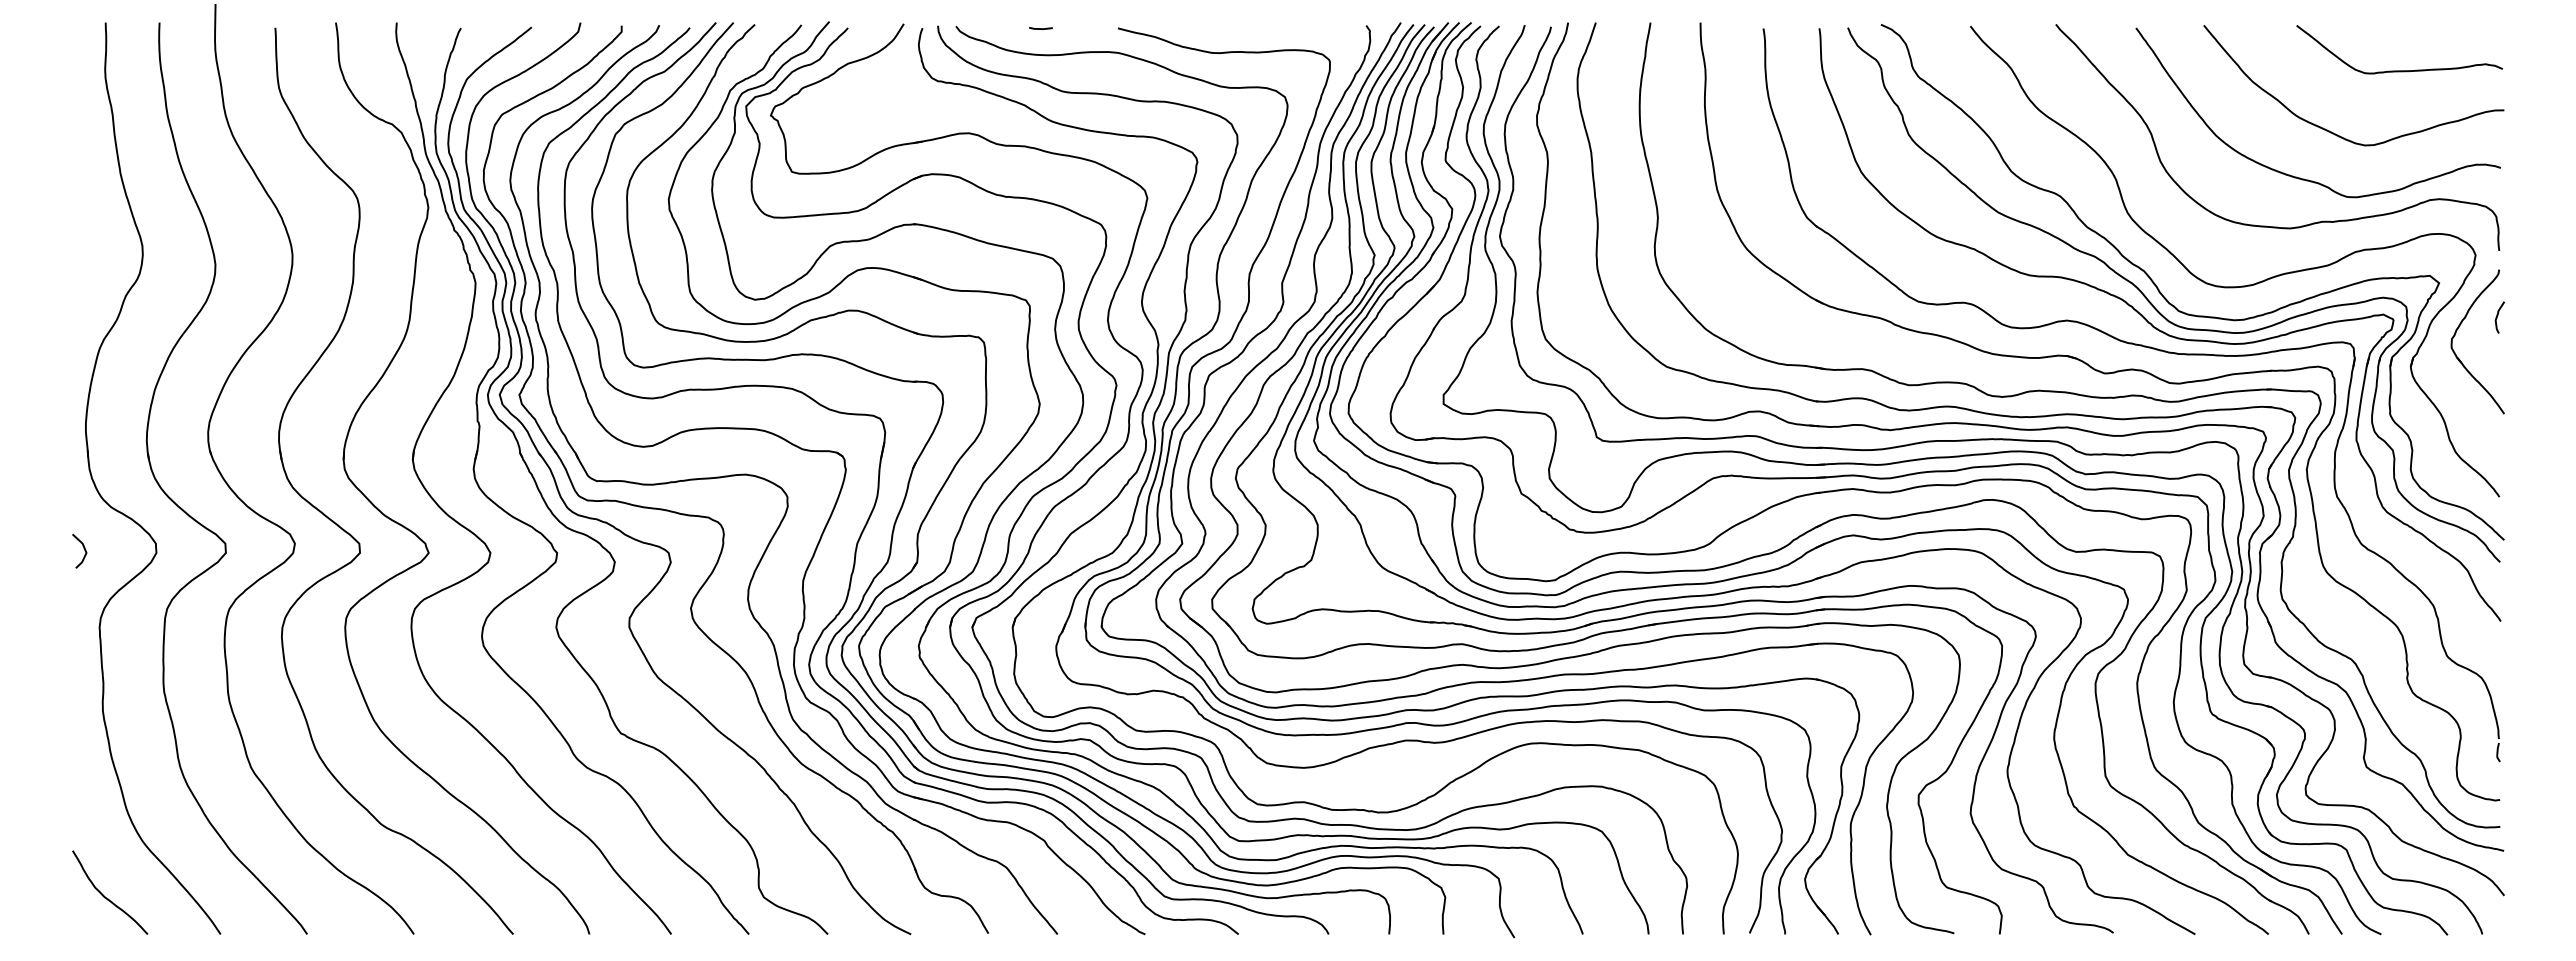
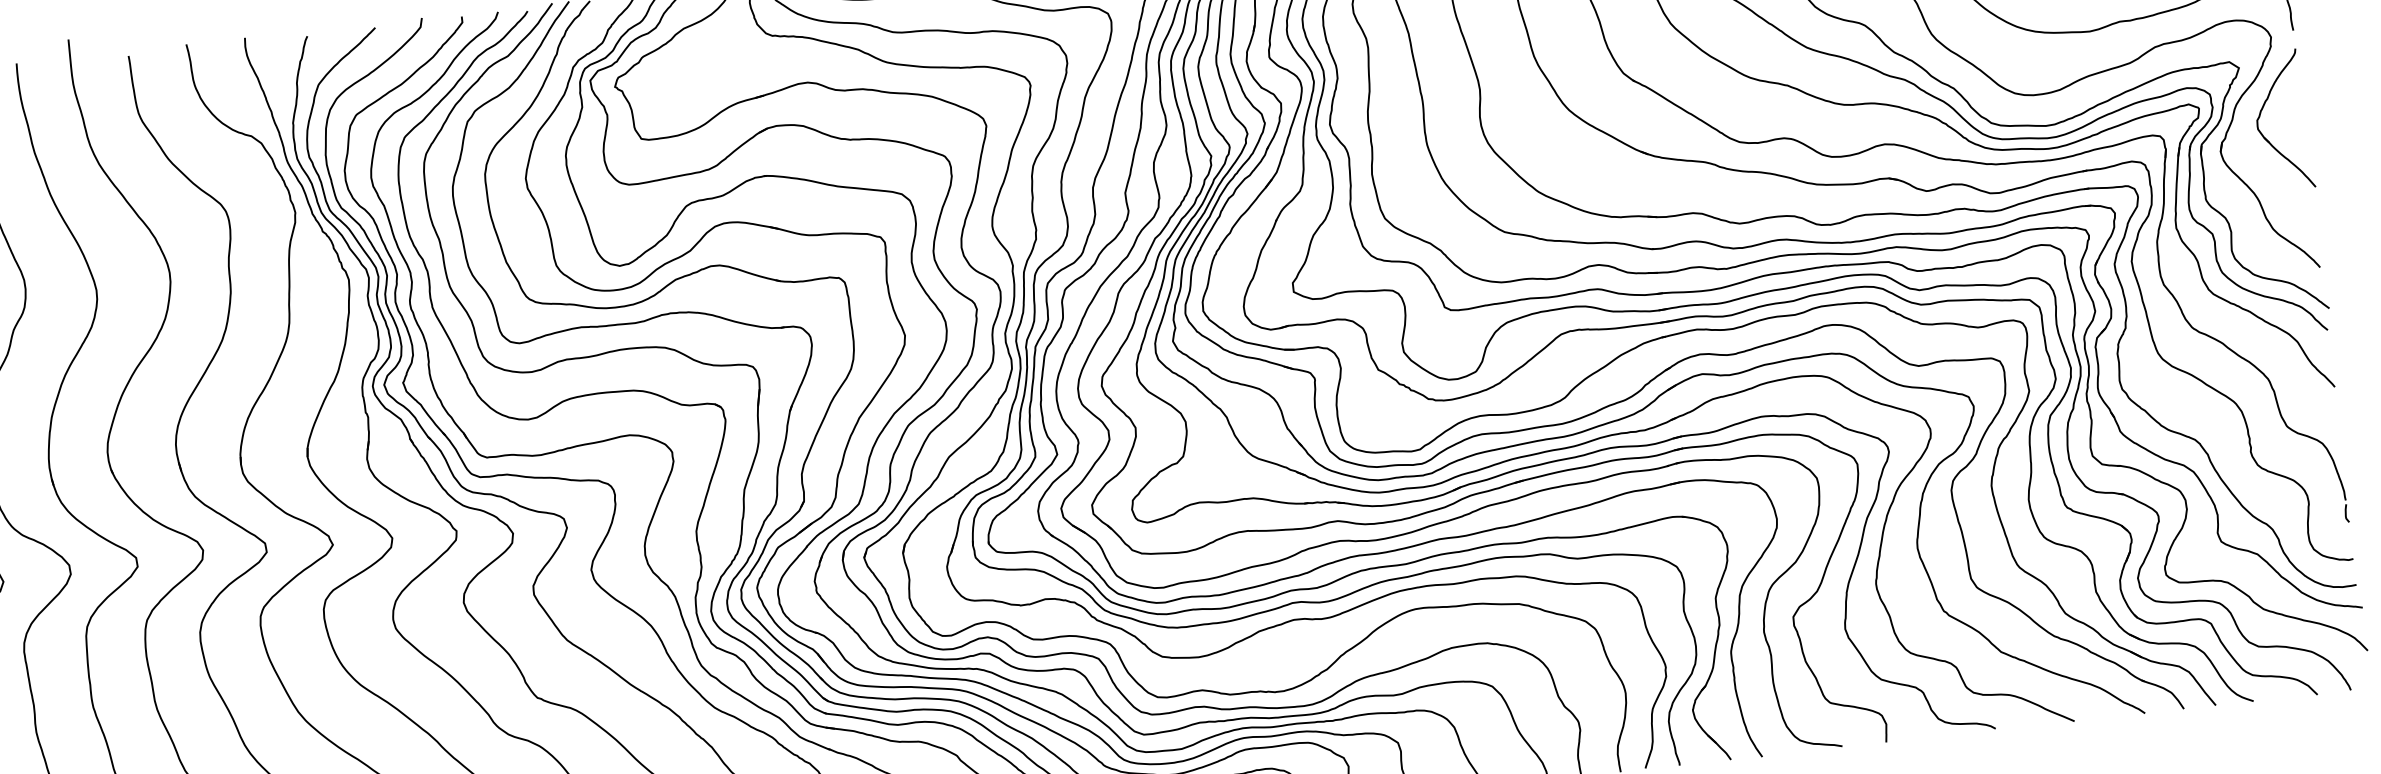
curve: (2497, 317) -> (2298, 94), removed

